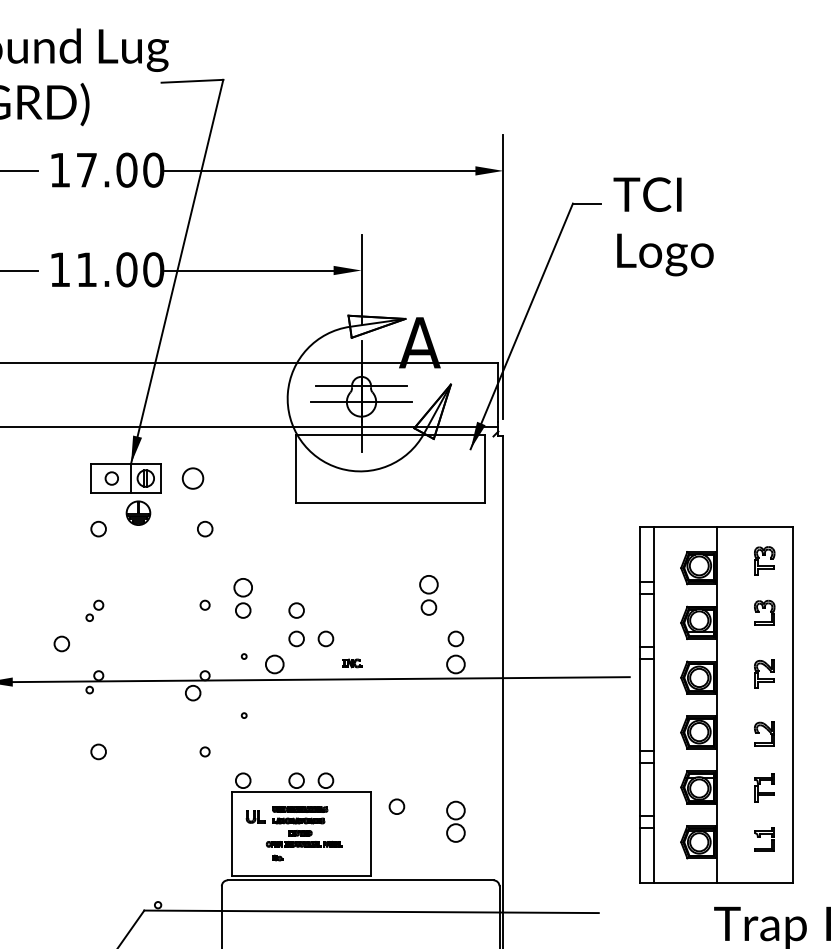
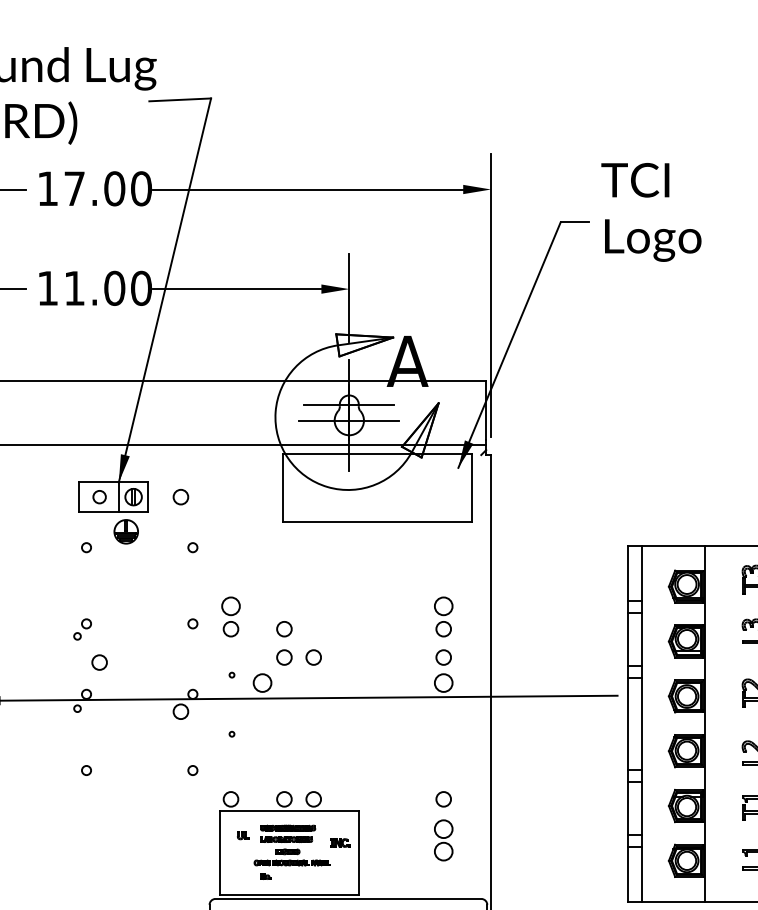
text: (663, 226) -> (651, 212), moved
circle: (193, 478) -> (181, 497), size x0.71
circle: (98, 528) -> (86, 547), size x0.62
circle: (204, 528) -> (192, 547), size x0.62
part: (428, 595) -> (443, 617), moved
circle: (61, 643) -> (99, 662), moved
part: (352, 663) -> (340, 843), moved
circle: (98, 751) -> (86, 770), size x0.62
circle: (396, 806) -> (443, 799), moved
part: (255, 816) -> (243, 835), size x0.62

